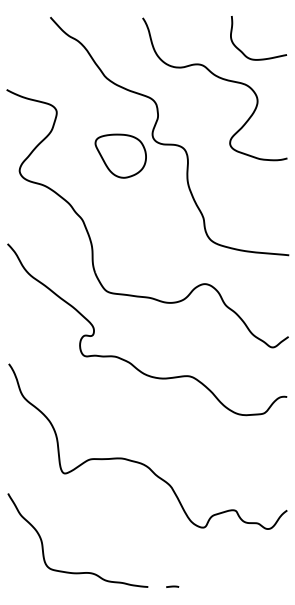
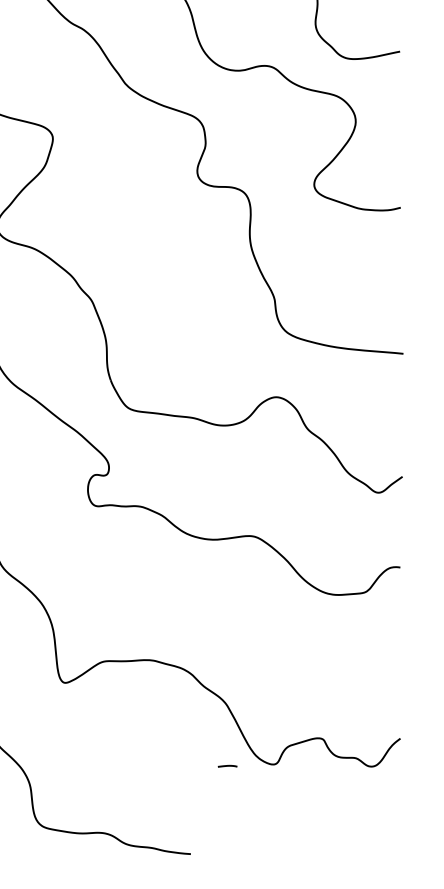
part: (120, 155) -> (148, 203), removed
line: (172, 586) -> (227, 765), moved

